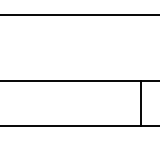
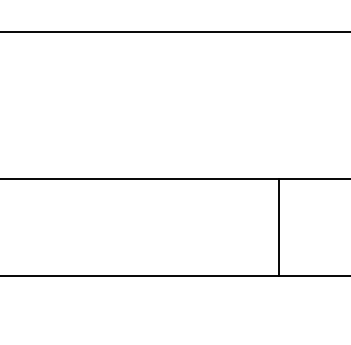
line: (140, 103) -> (277, 227), moved

